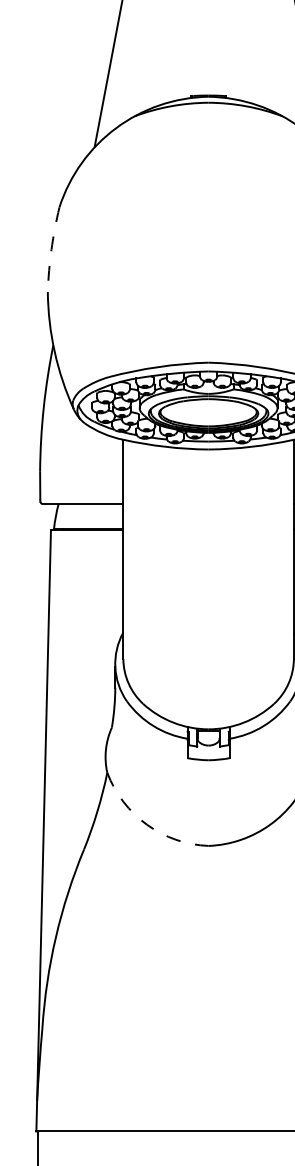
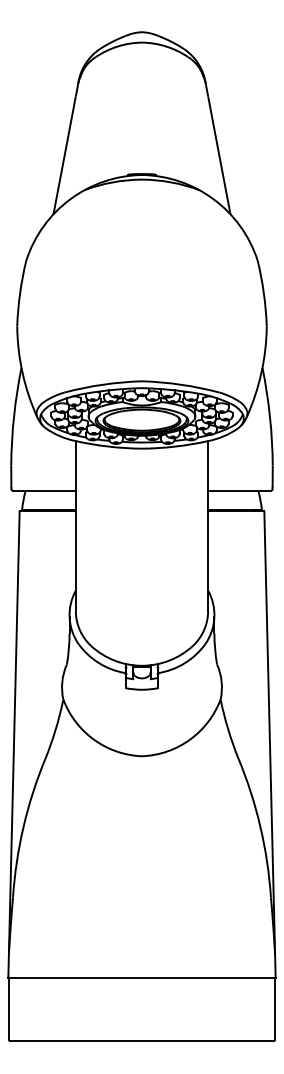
arc: (52, 249) -> (20, 293), dashed -> solid
arc: (147, 824) -> (94, 739), dashed -> solid

